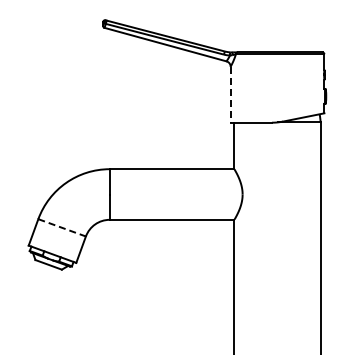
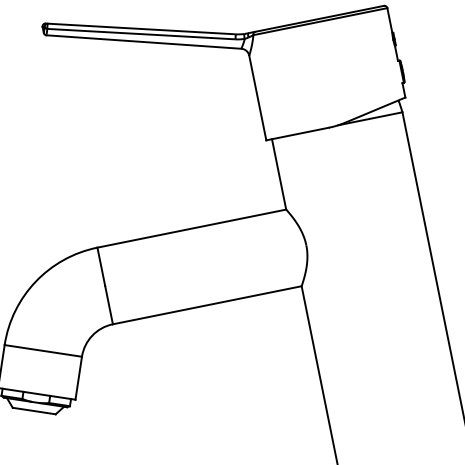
line: (230, 94) -> (257, 97), dashed -> solid
line: (62, 228) -> (44, 351), dashed -> solid

